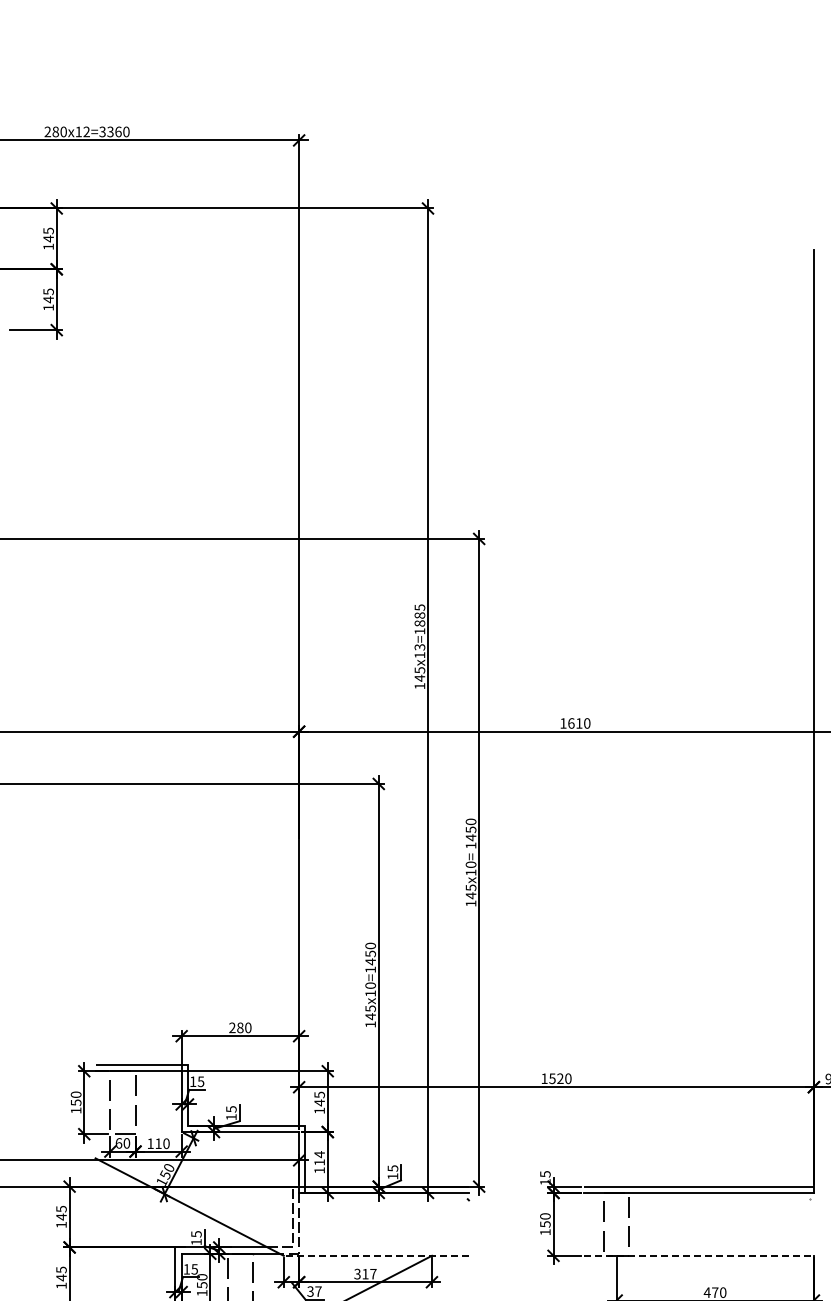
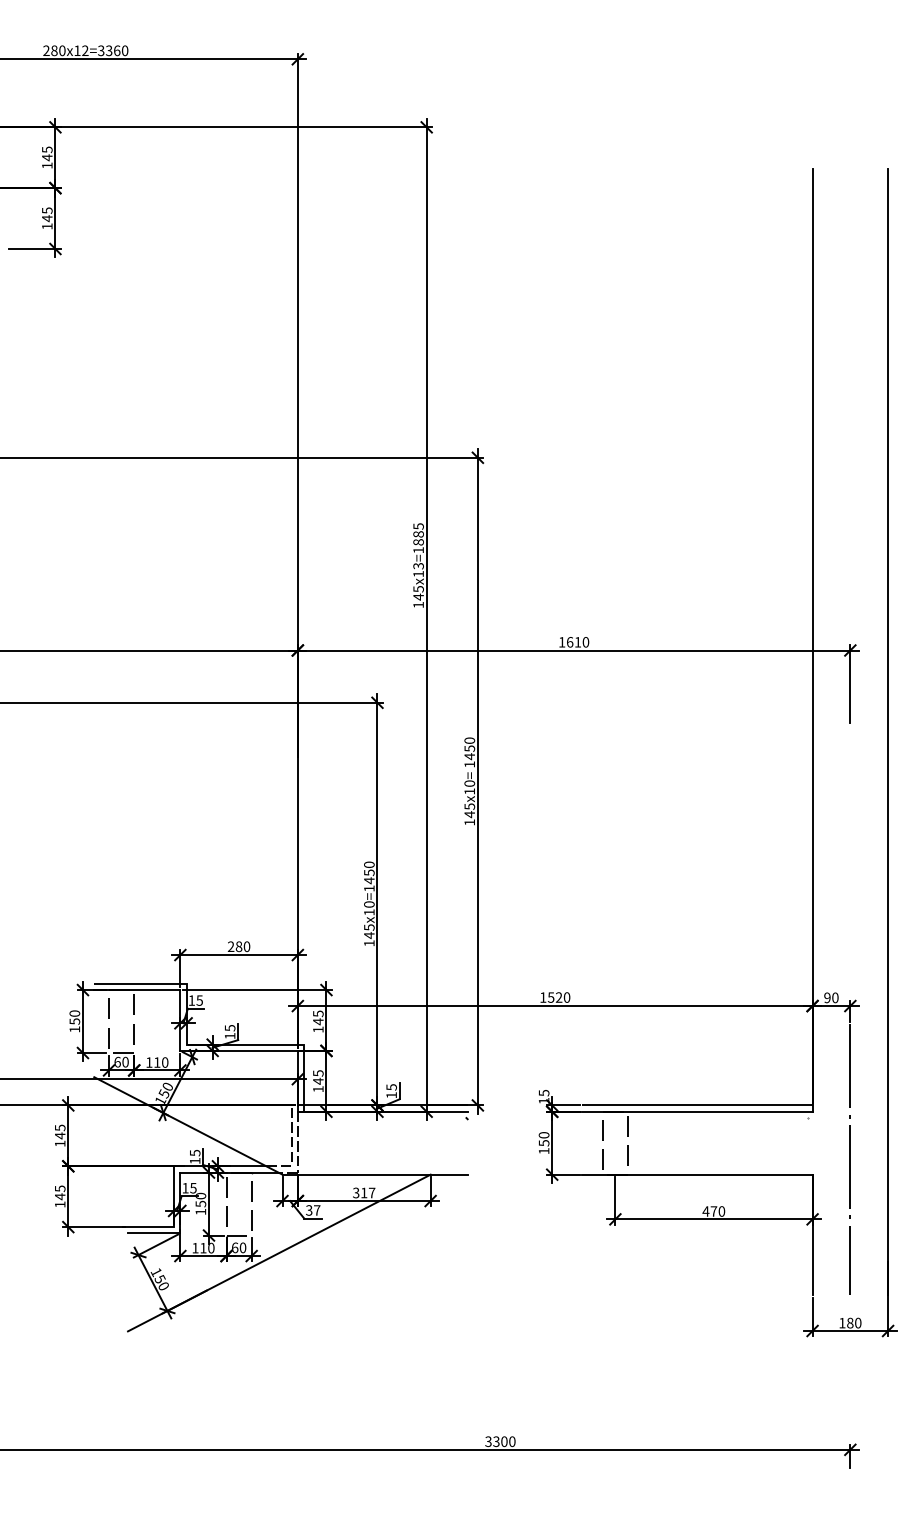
text: (319, 1158) -> (318, 1077), 114 -> 145
line: (376, 1255) -> (375, 1174), dashed -> solid
line: (698, 1255) -> (697, 1174), dashed -> solid

